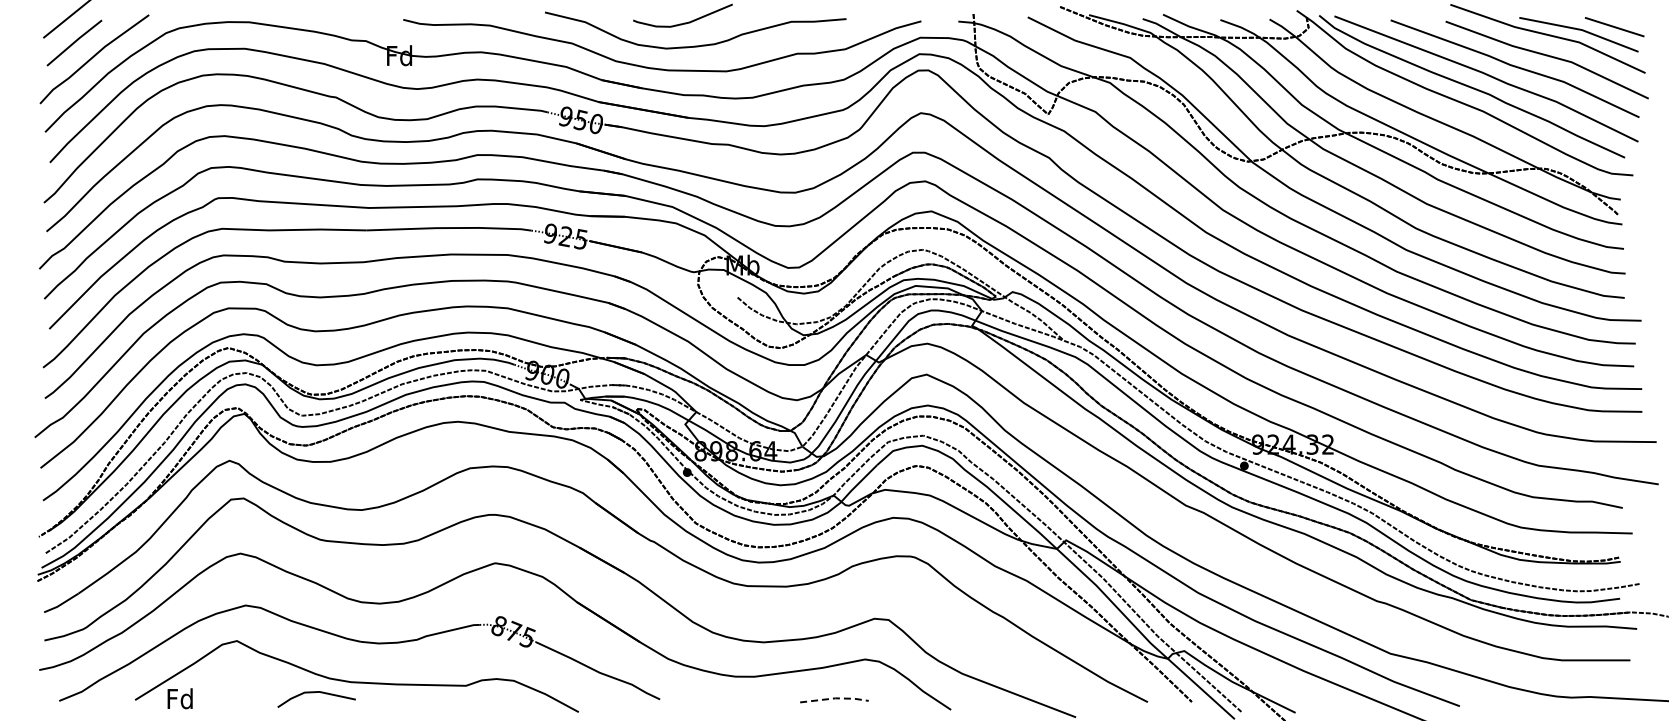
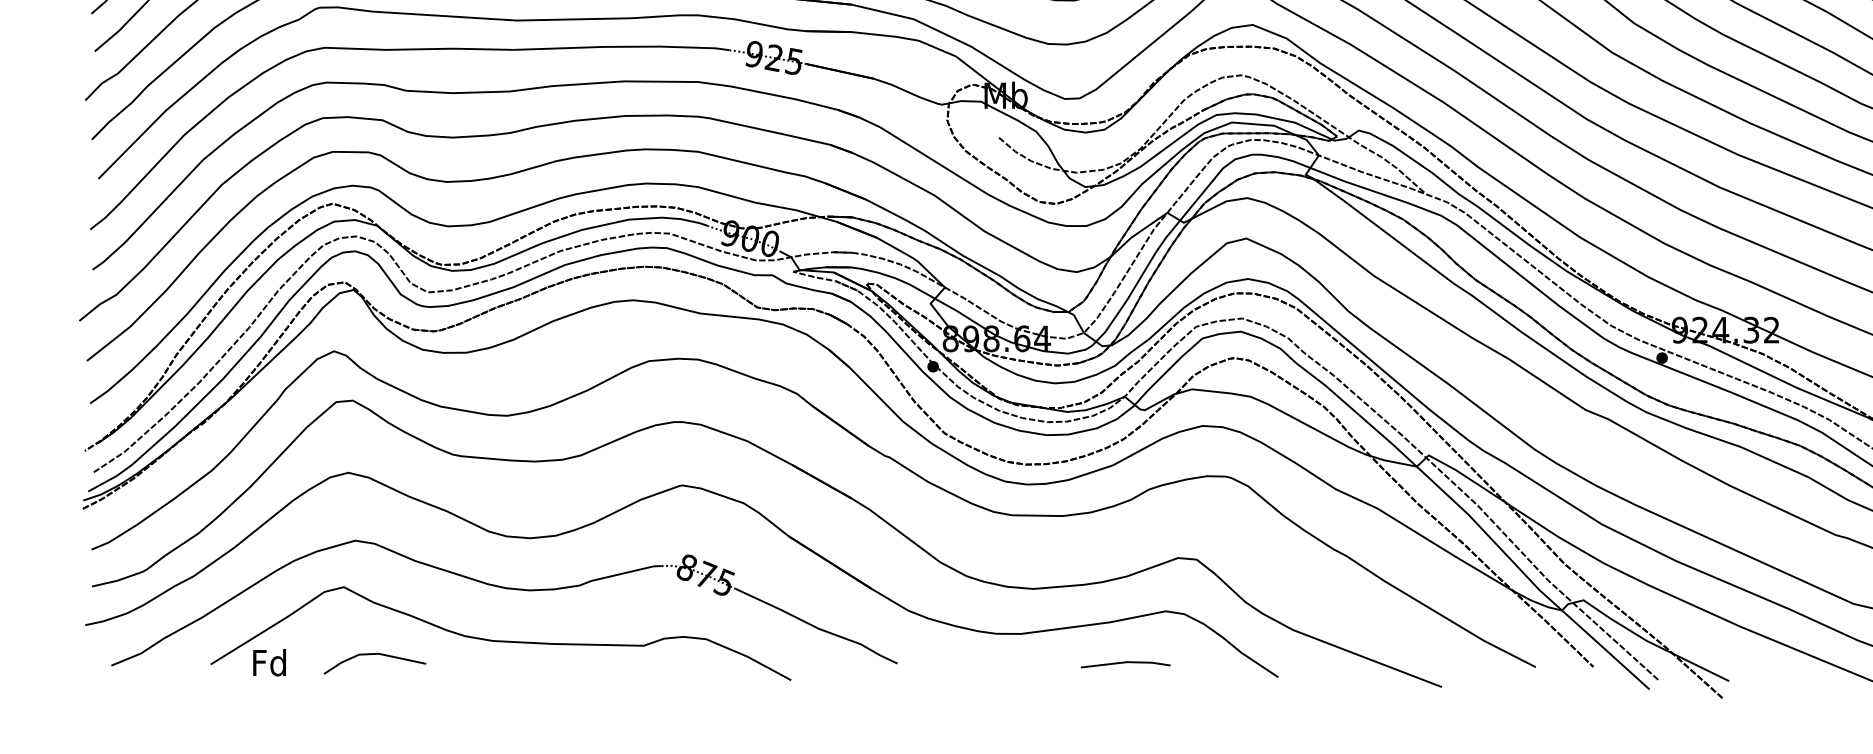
line: (314, 693) -> (372, 655), moved
line: (835, 698) -> (1127, 662), dashed -> solid

